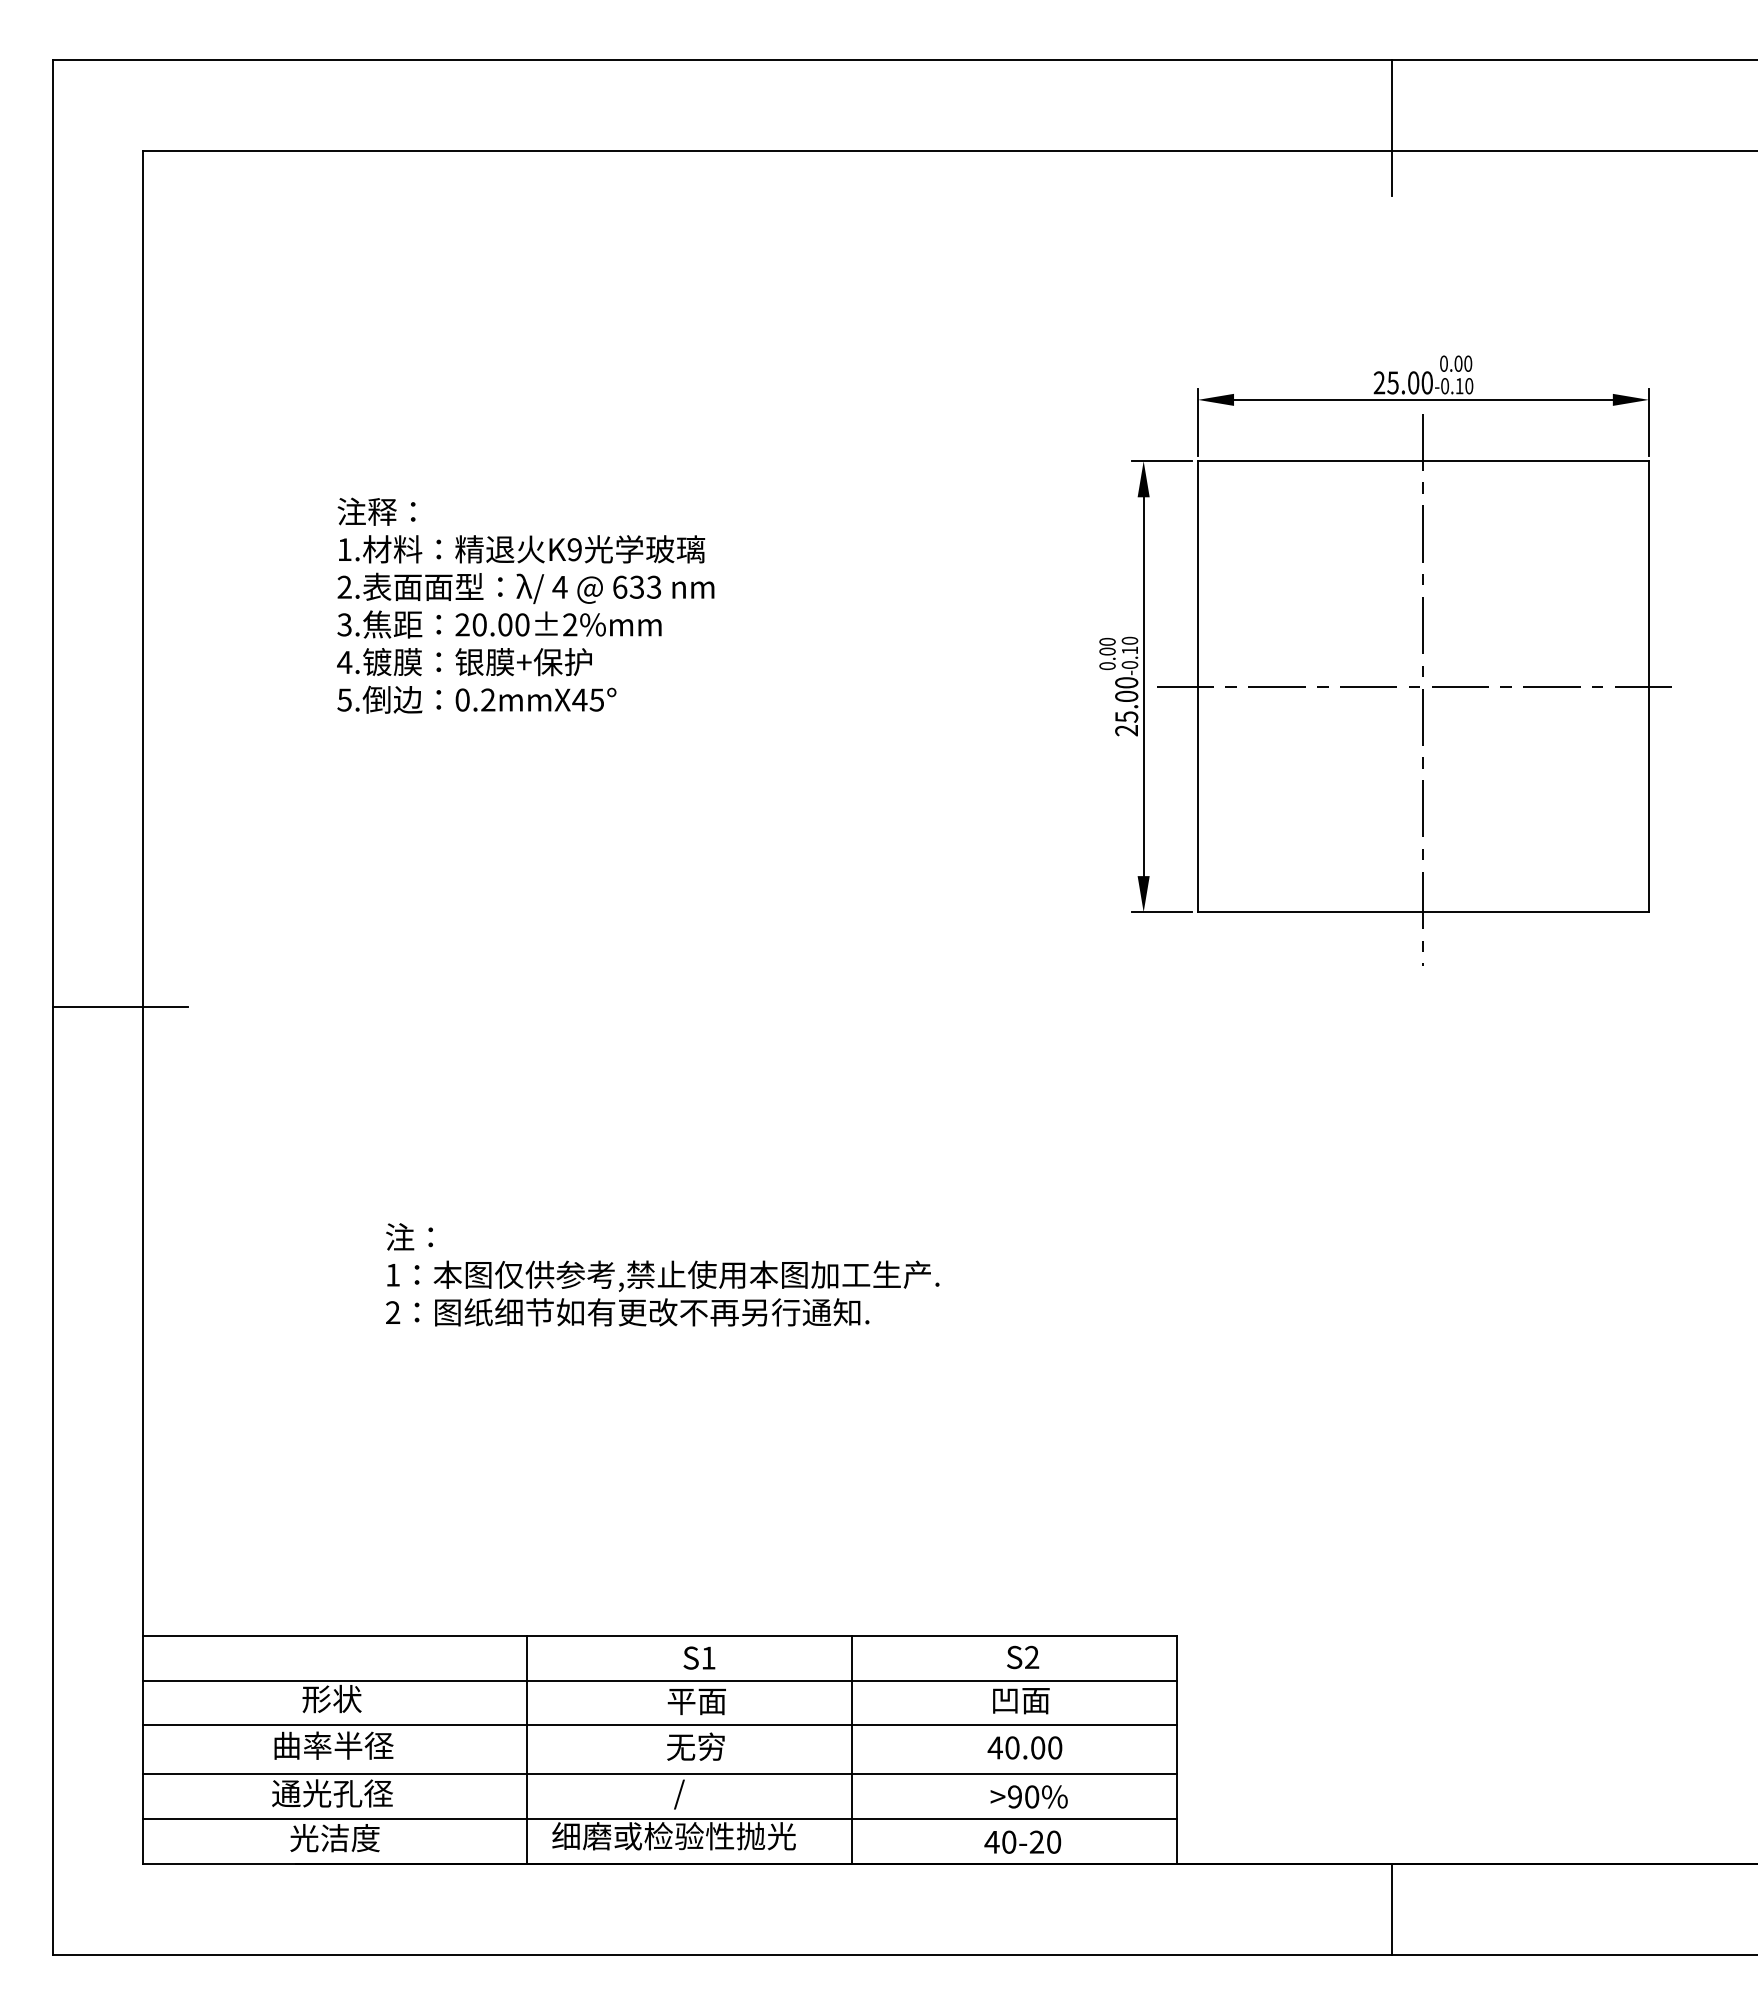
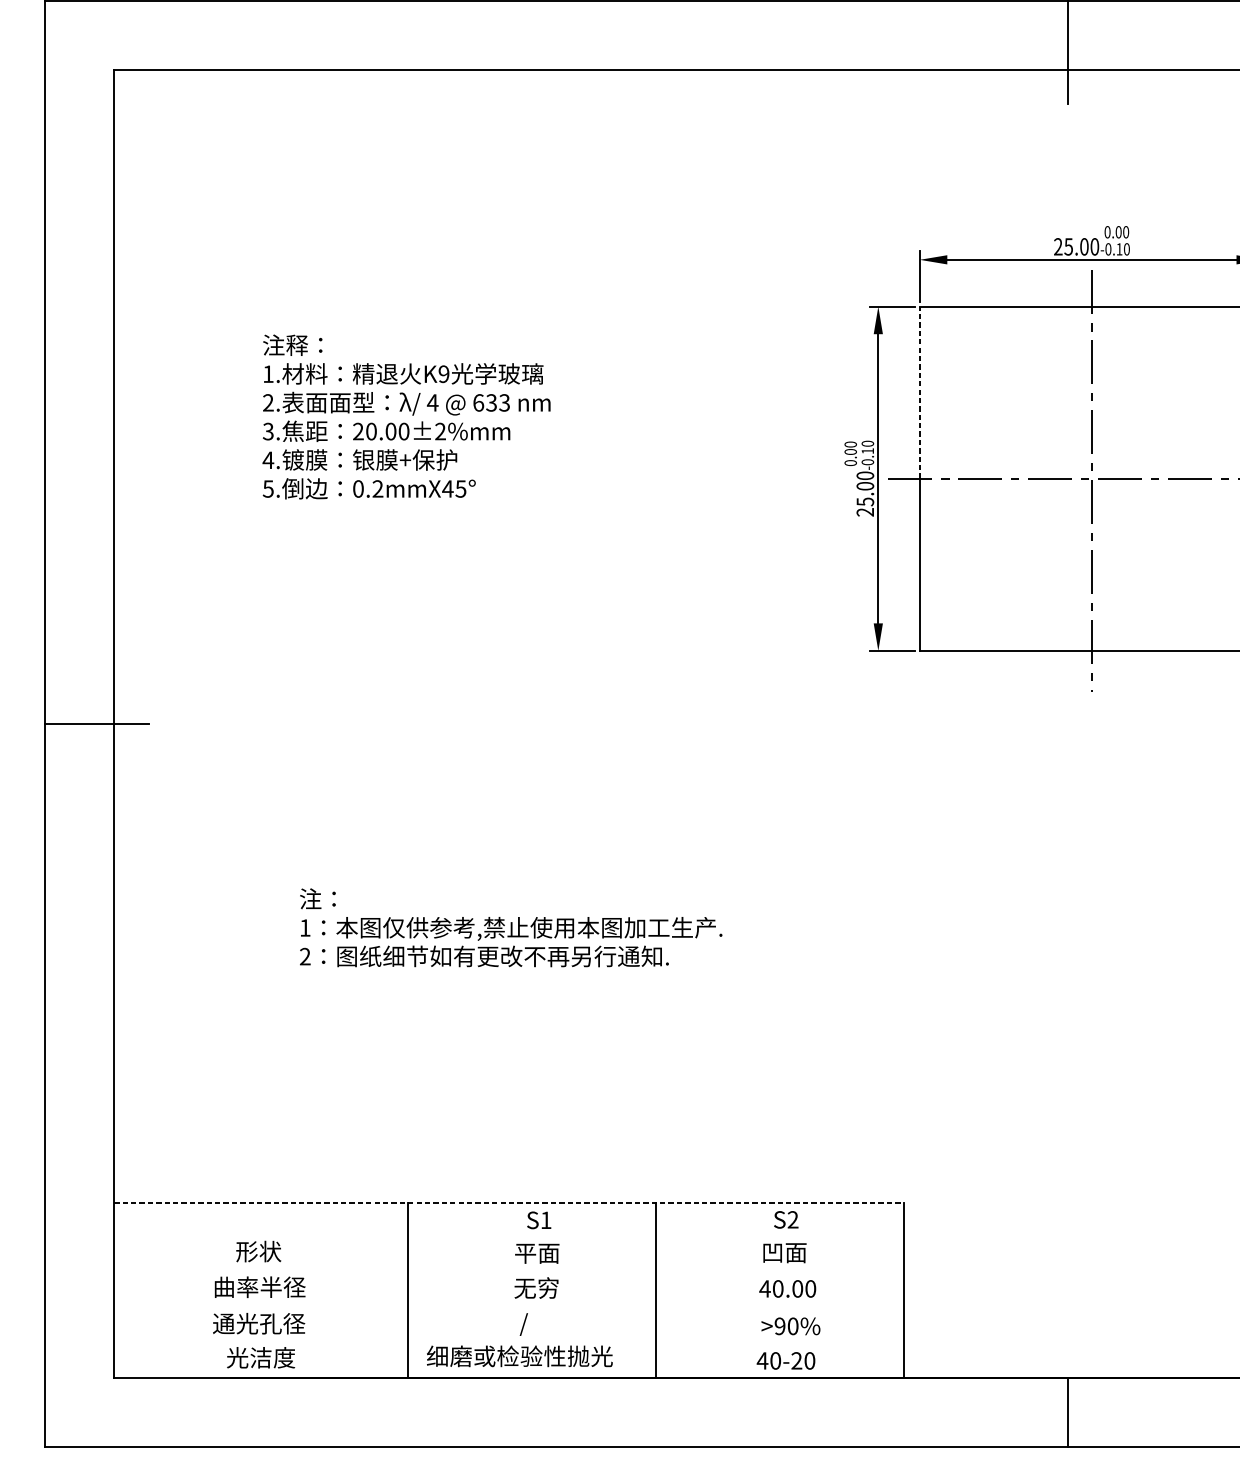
line: (1197, 574) -> (919, 393), solid -> dashed
line: (660, 1635) -> (509, 1203), solid -> dashed
line: (659, 1681) -> (508, 1238), removed
line: (659, 1725) -> (508, 1271), removed
line: (659, 1774) -> (508, 1309), removed
line: (659, 1819) -> (508, 1343), removed

